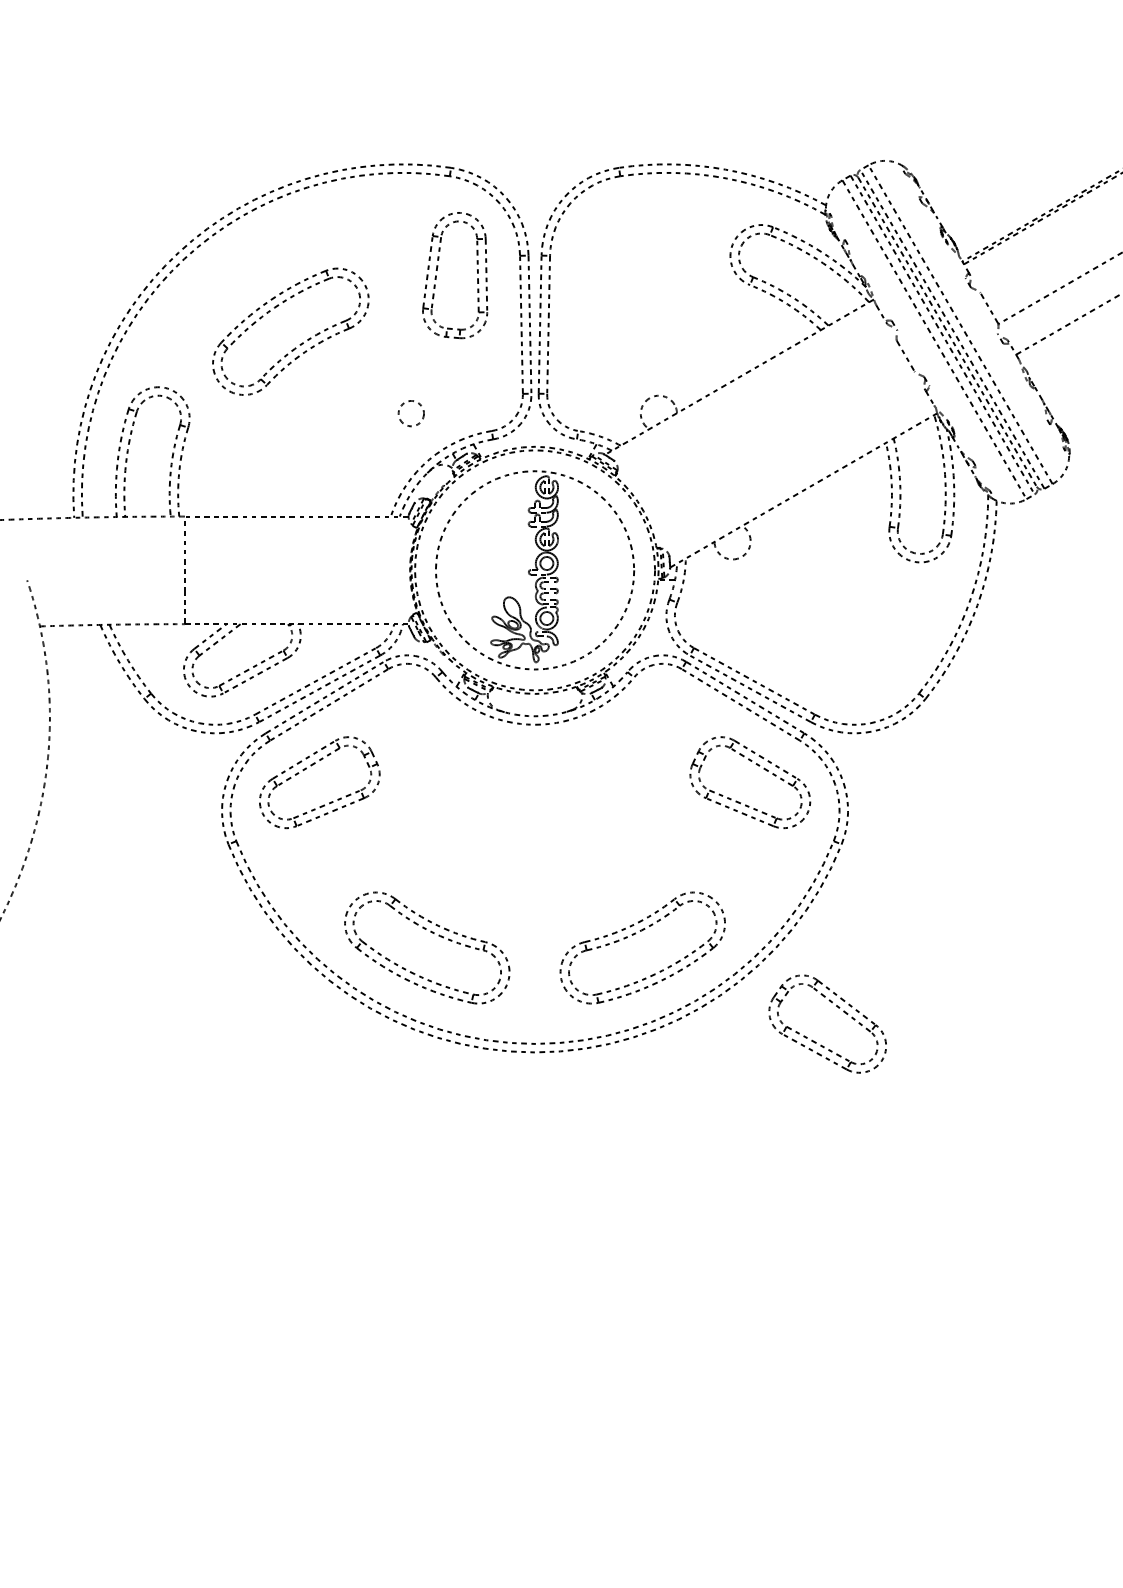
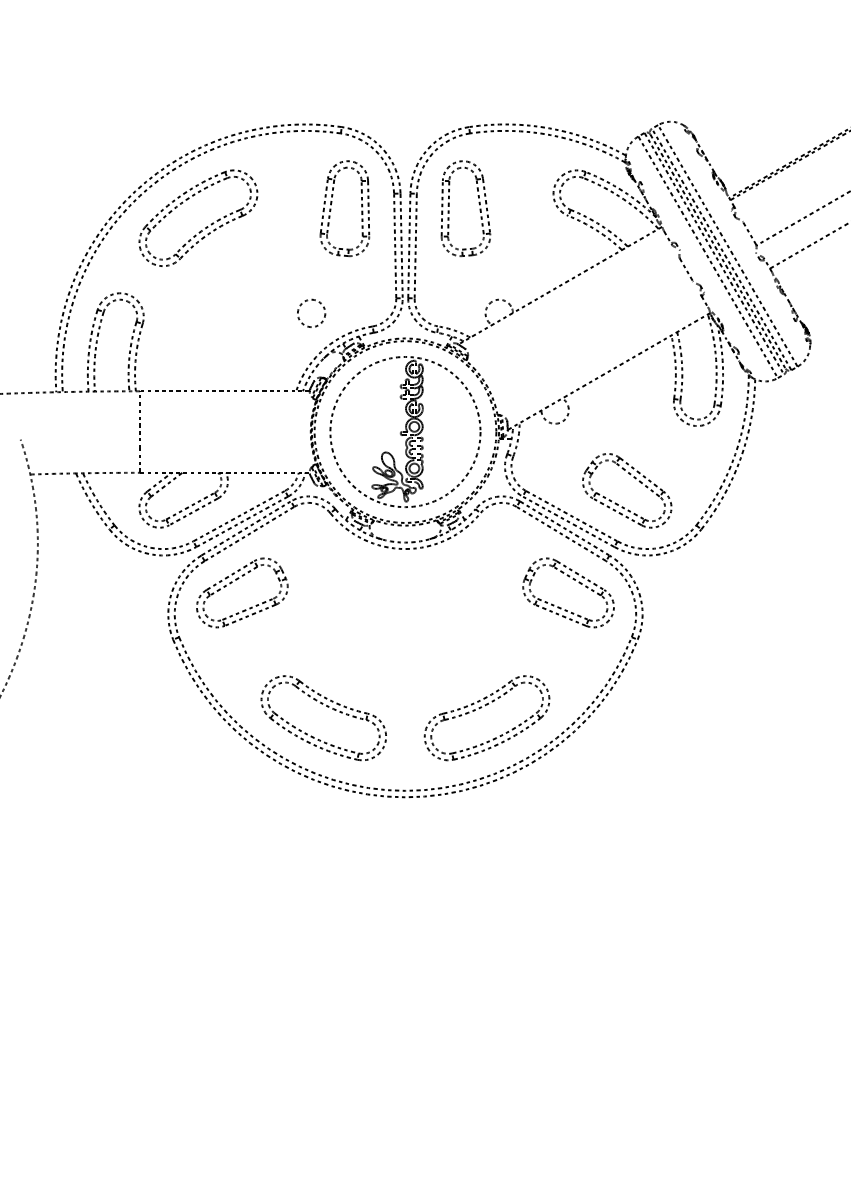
part: (631, 268) -> (478, 203), added
part: (301, 342) -> (206, 226), moved
circle: (411, 412) -> (311, 312), size x1.43
part: (838, 1009) -> (635, 479), moved

